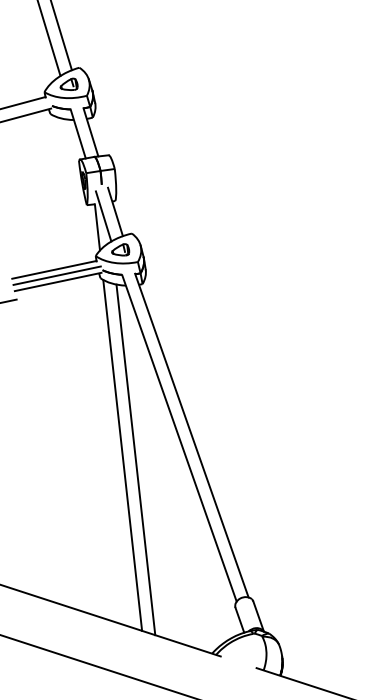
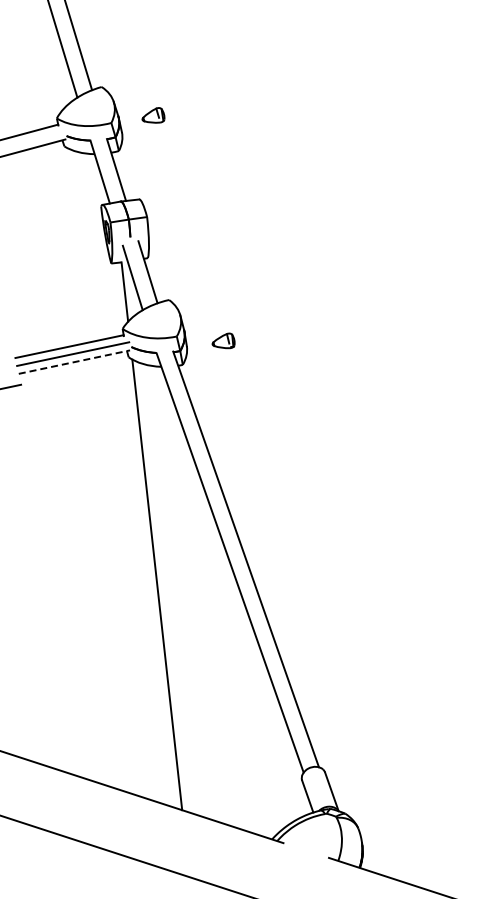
part: (69, 84) -> (153, 115), moved
part: (120, 249) -> (223, 340), moved
line: (58, 282) -> (74, 362), solid -> dashed
line: (136, 459) -> (174, 590), removed

